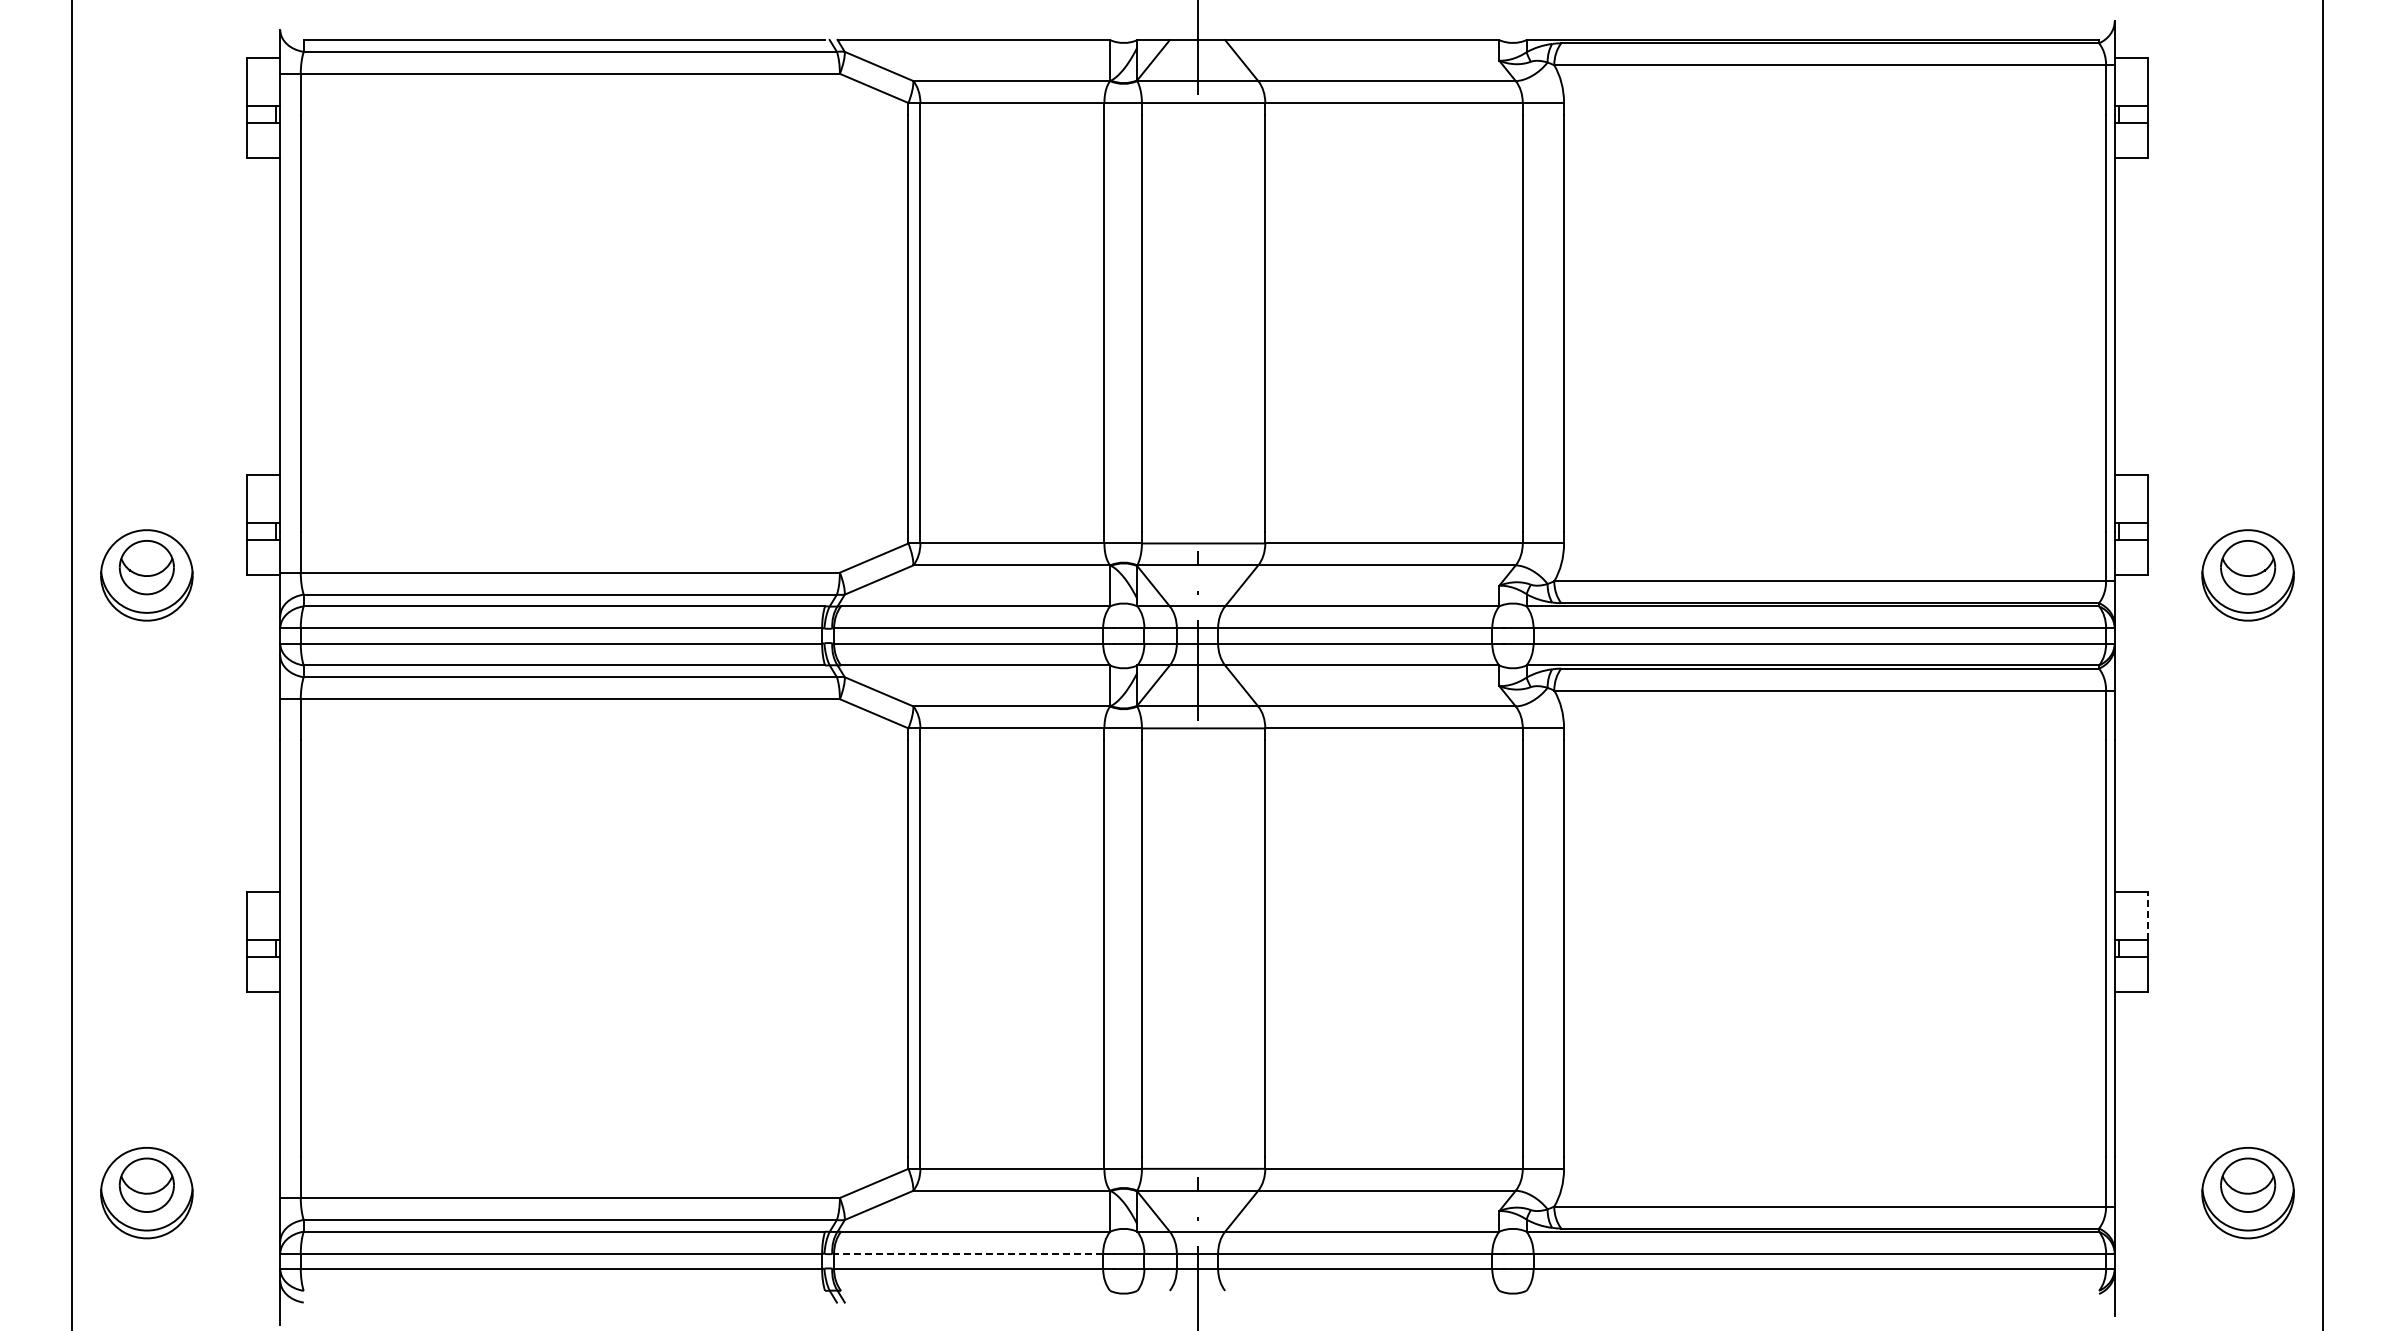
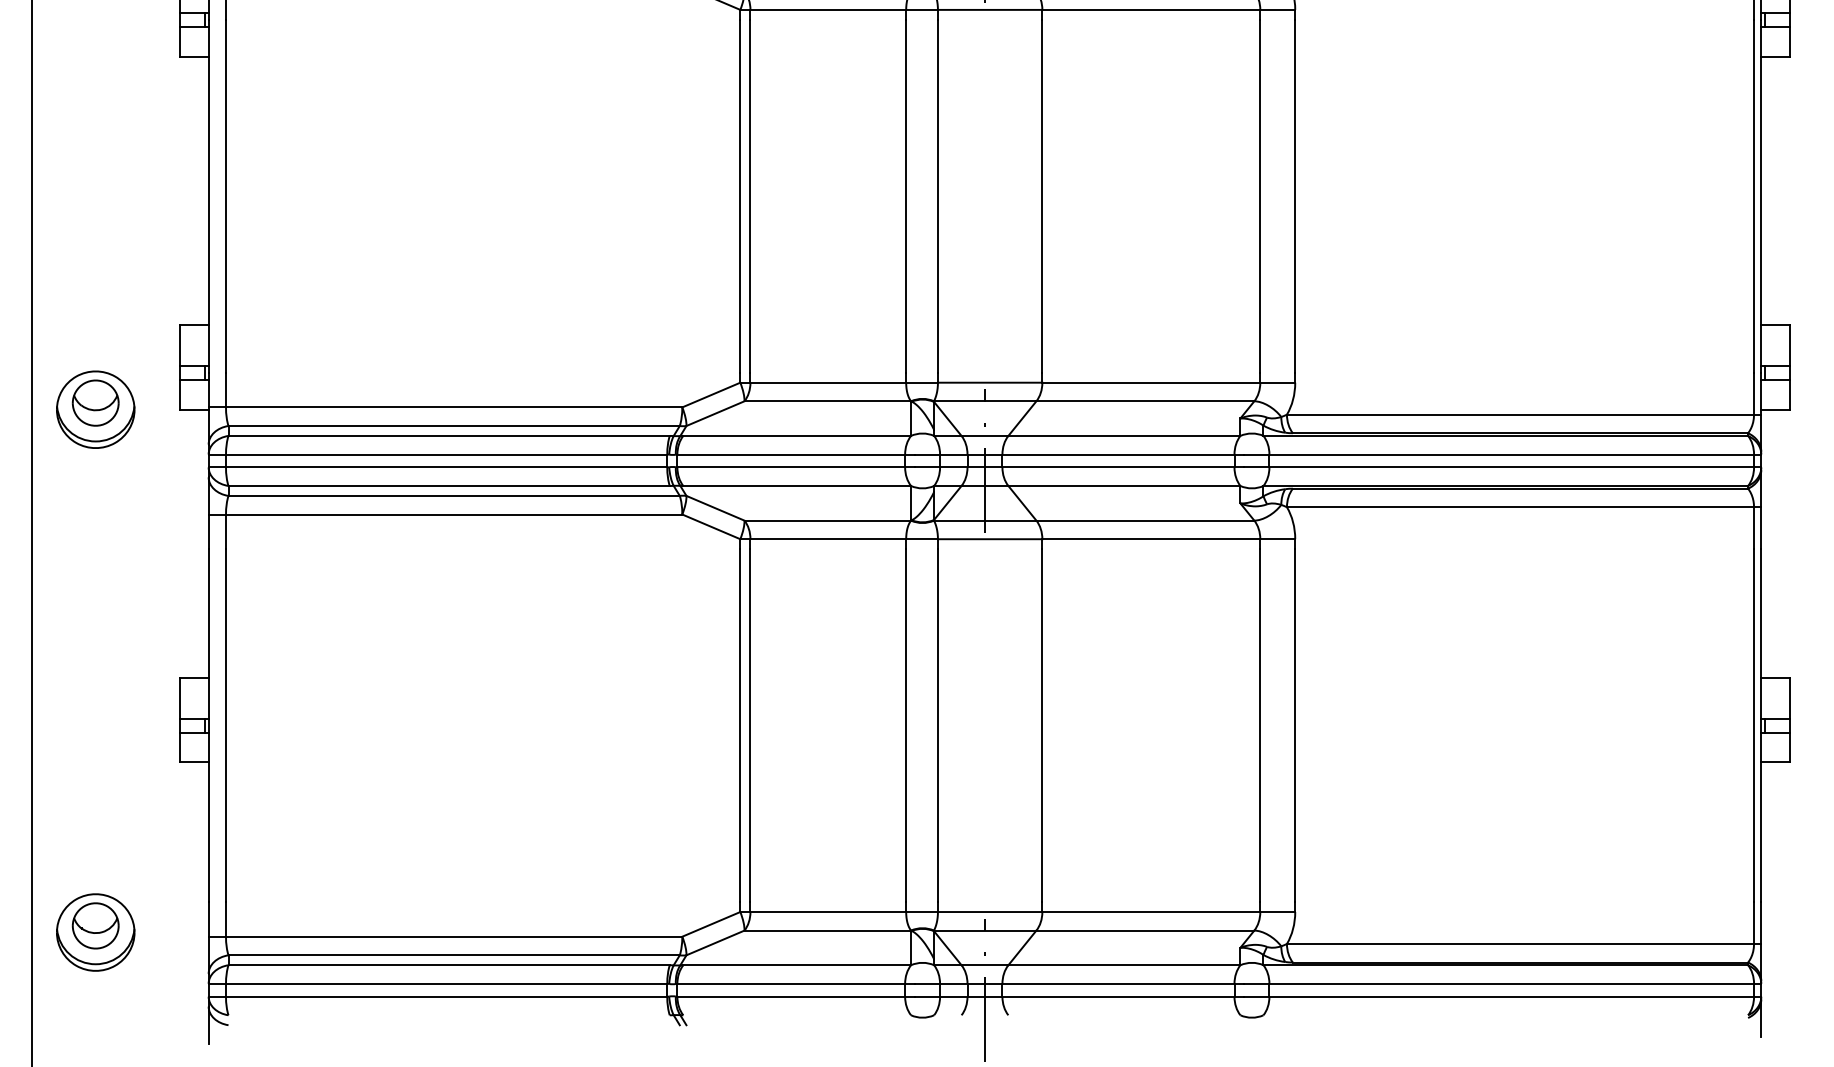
line: (2148, 915) -> (1789, 697), dashed -> solid
line: (968, 1253) -> (791, 983), dashed -> solid

